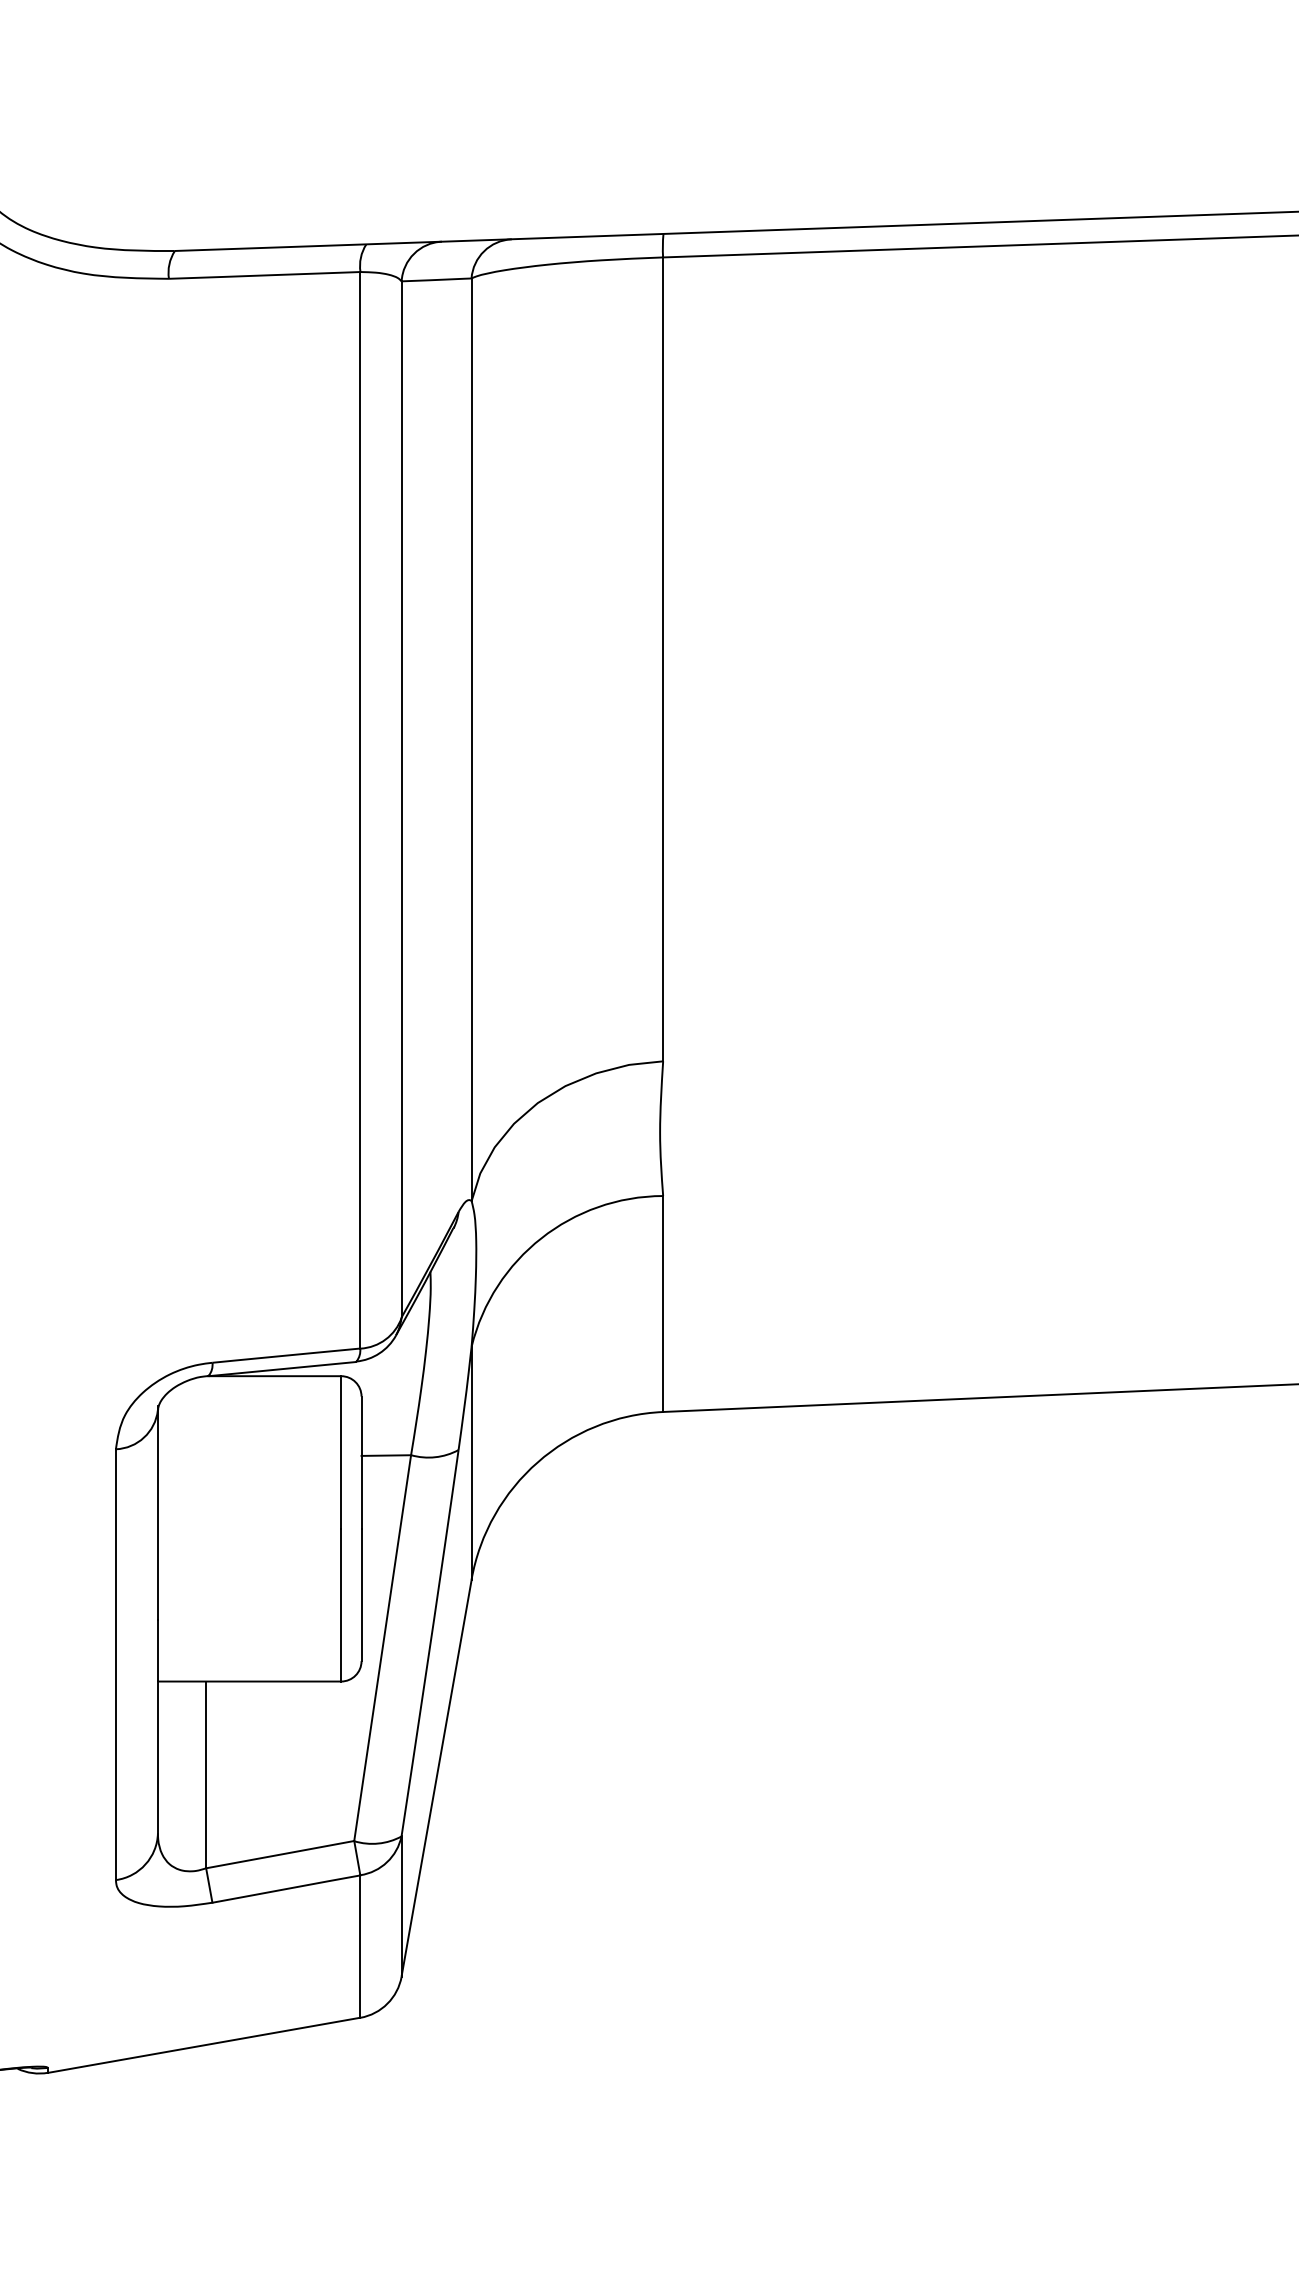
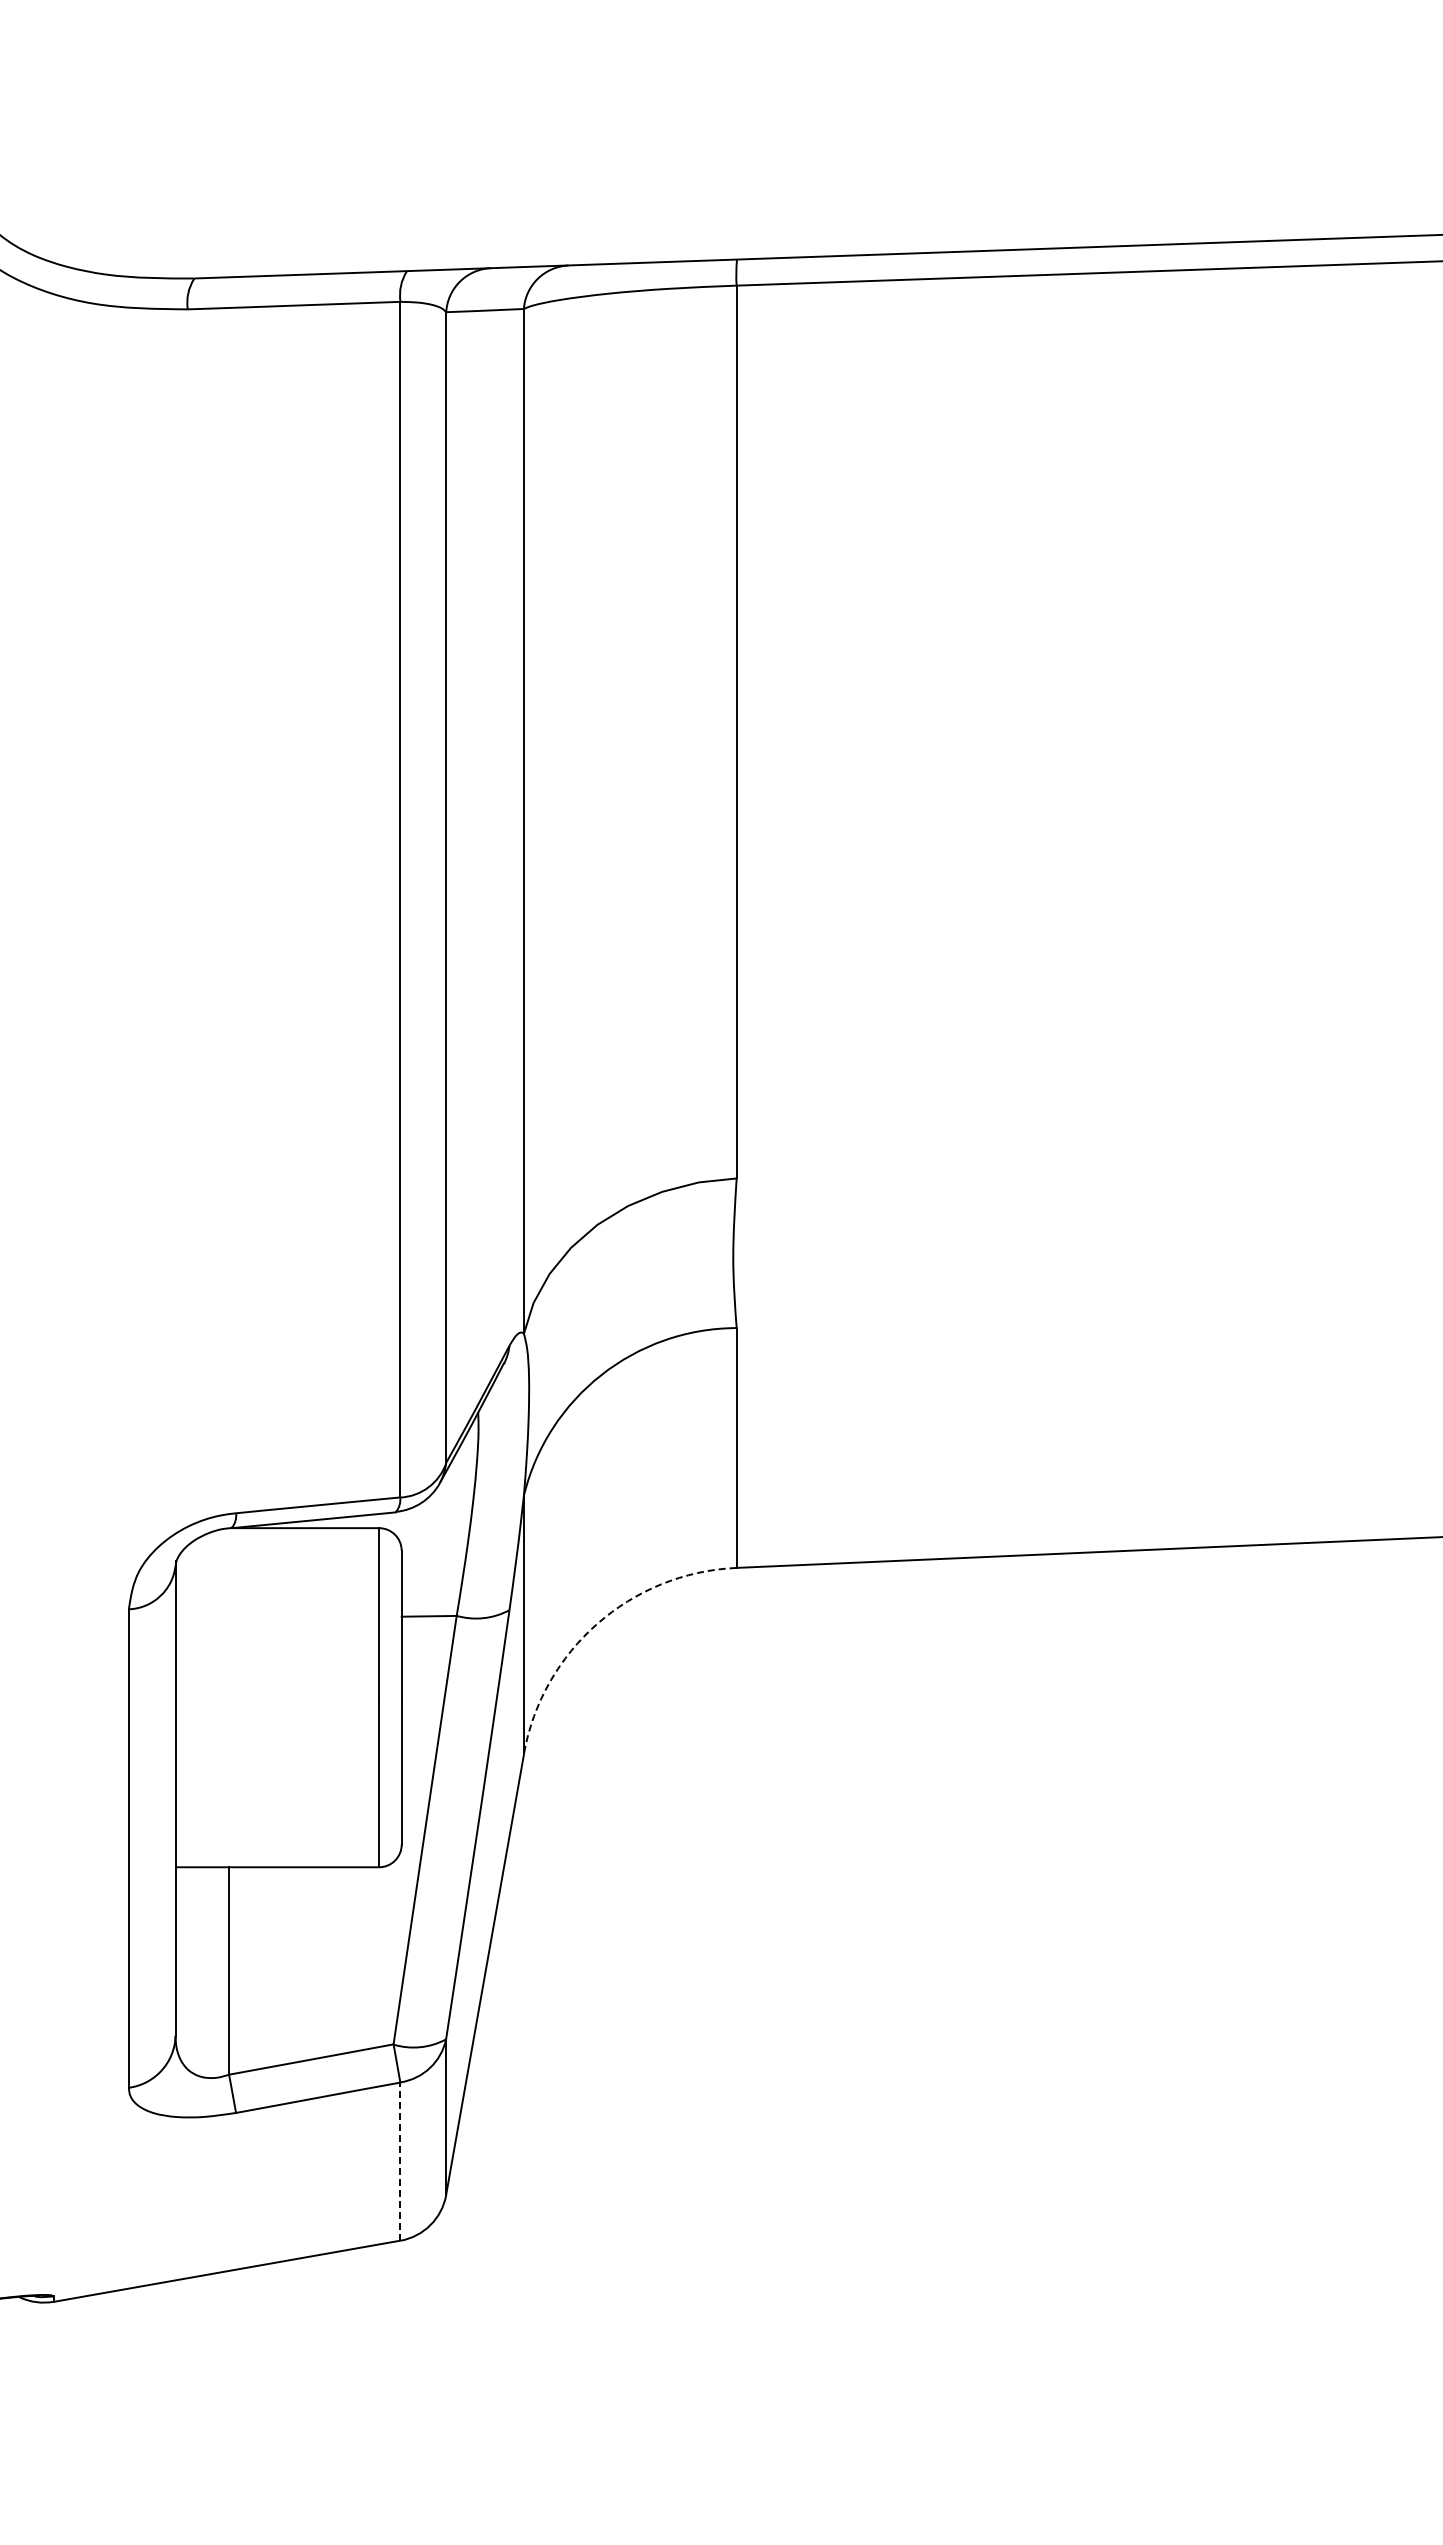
arc: (537, 1462) -> (597, 1623), solid -> dashed
line: (360, 1946) -> (400, 2161), solid -> dashed

